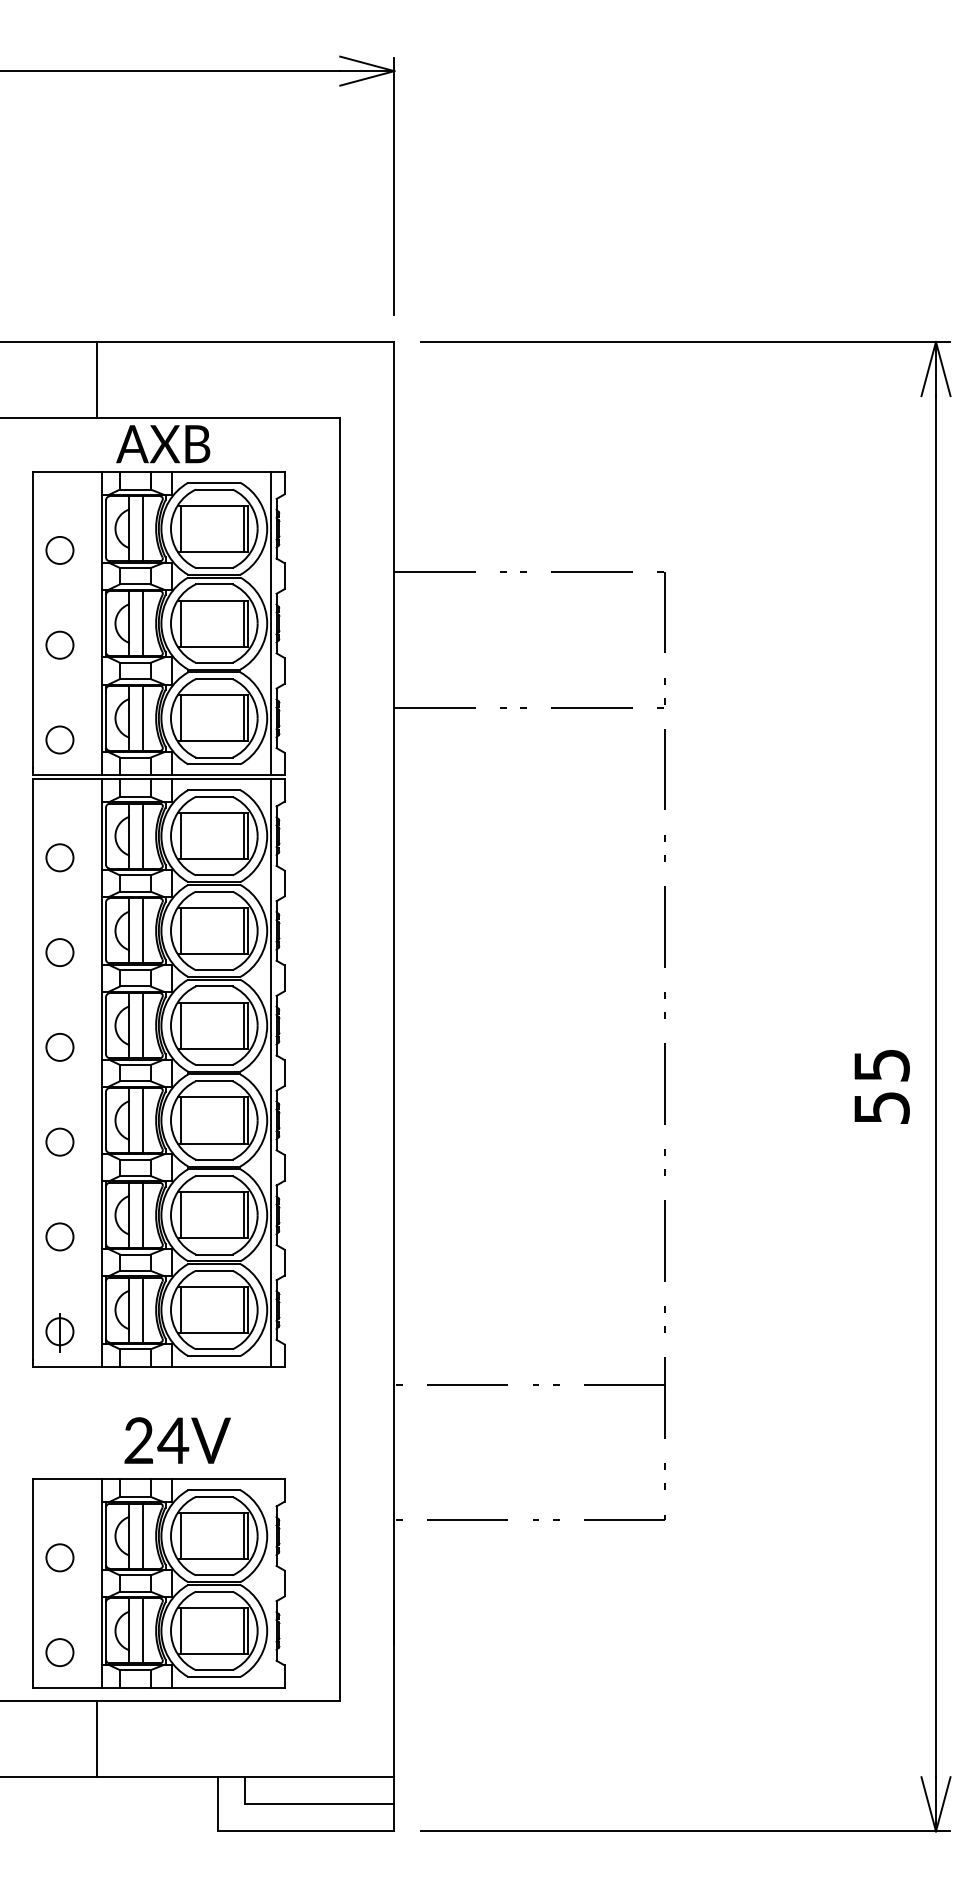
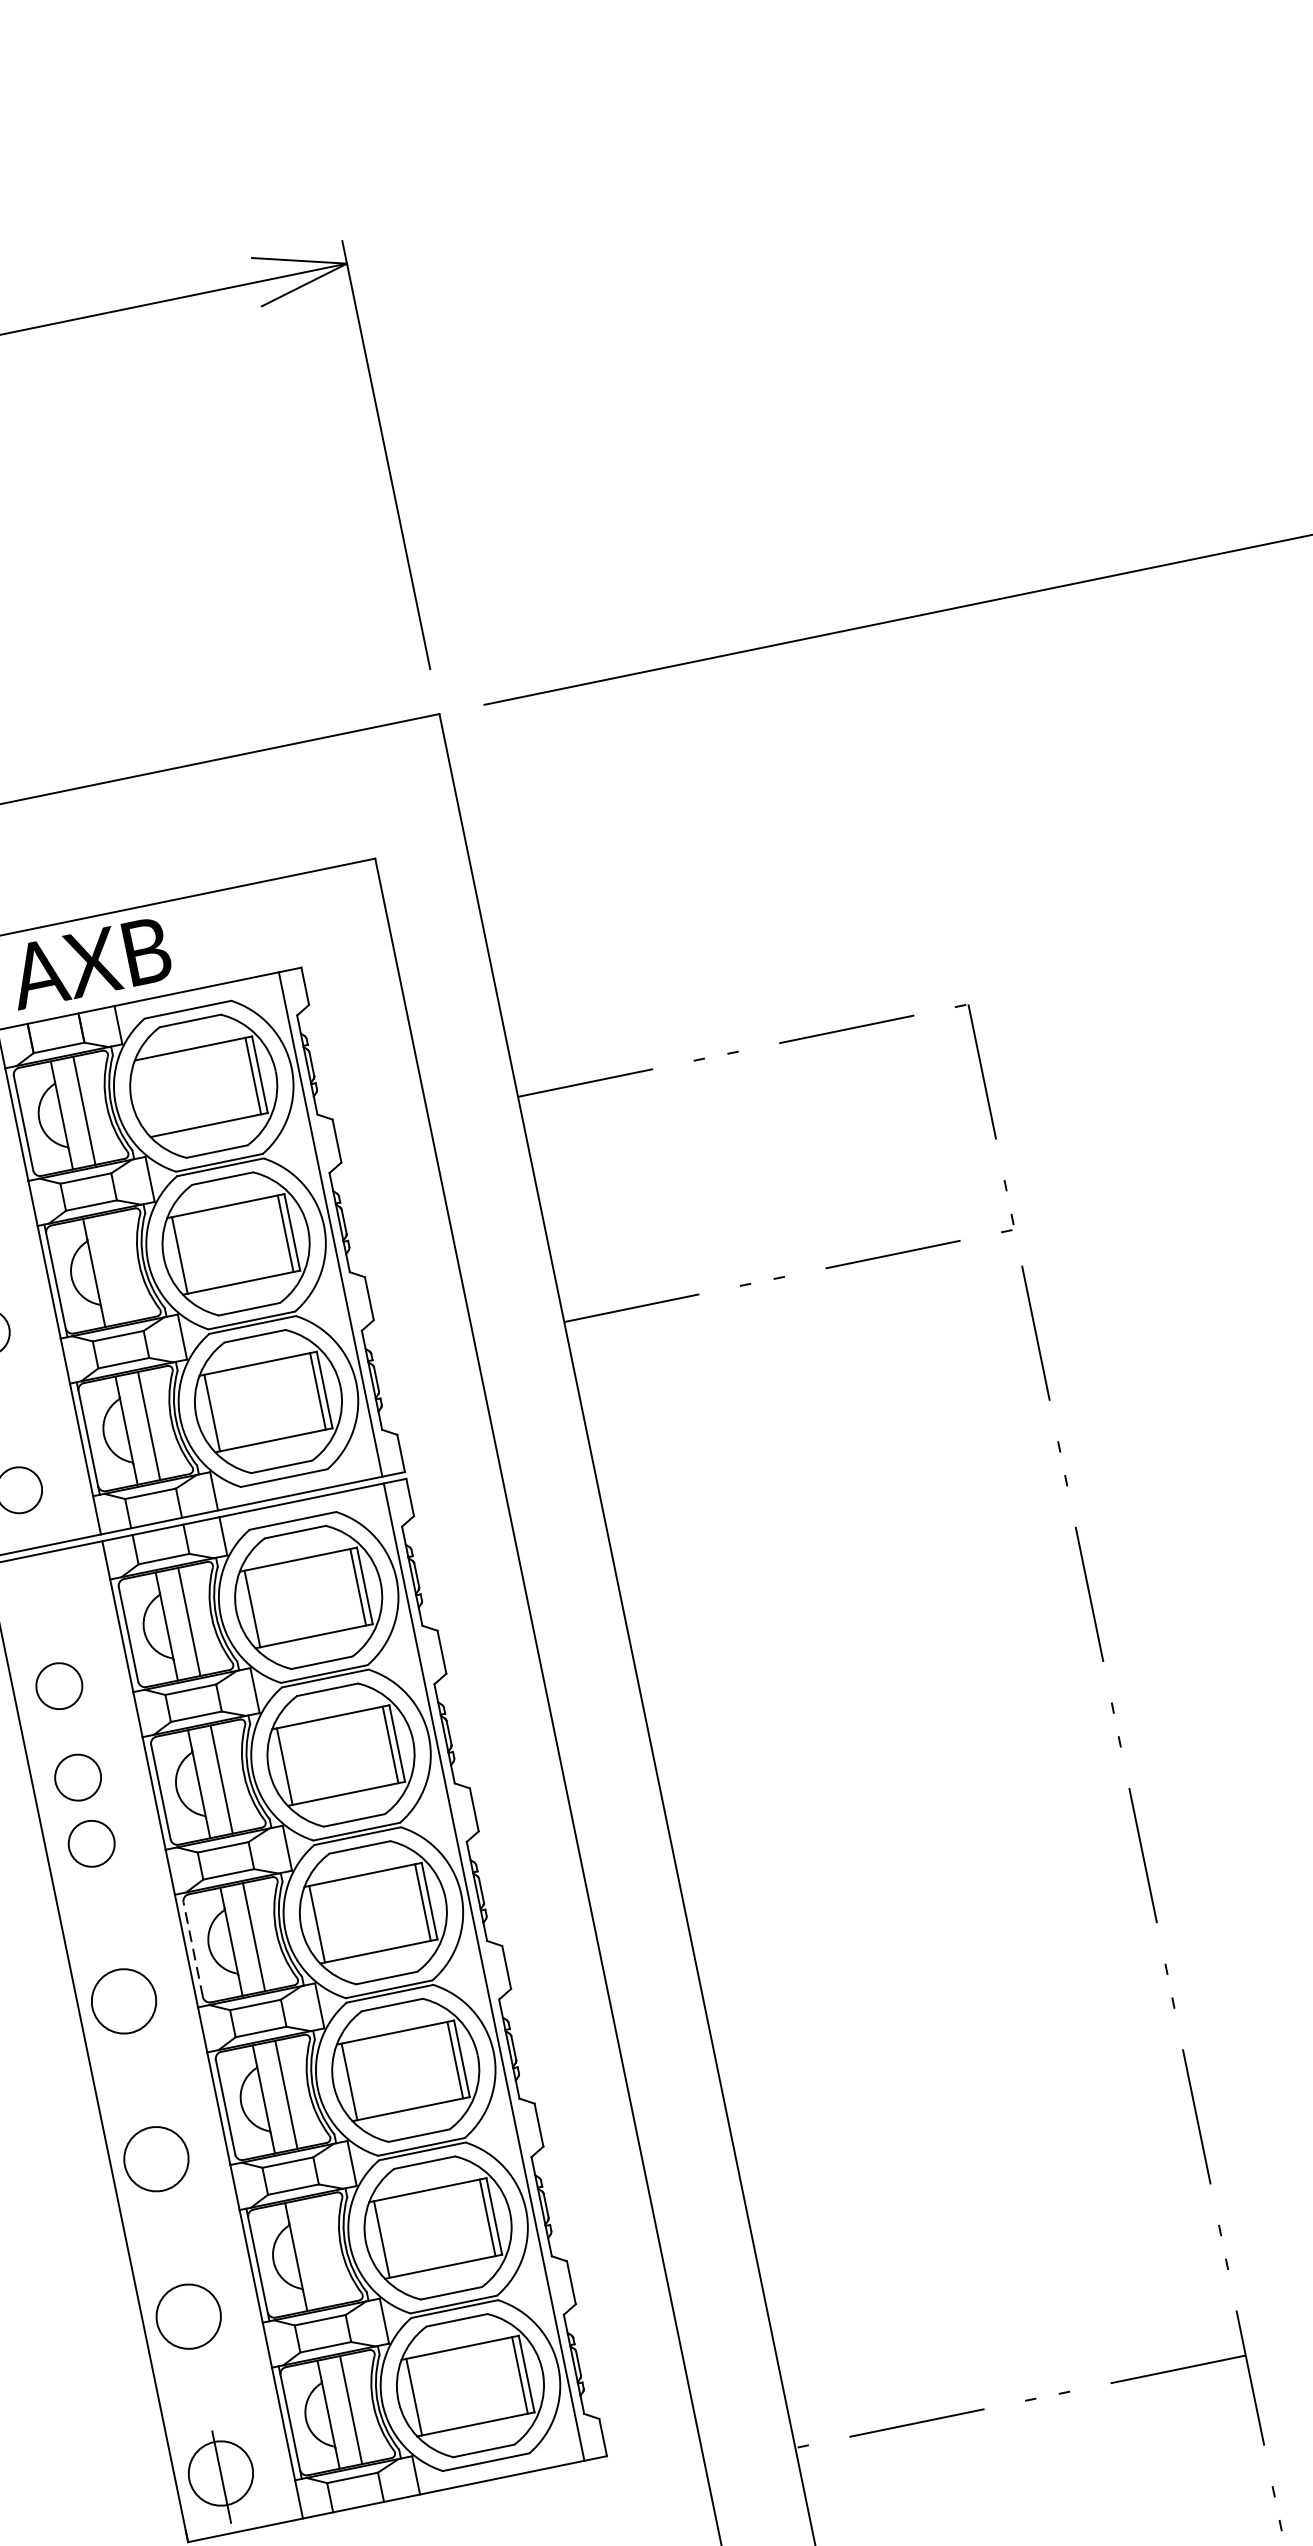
line: (180, 528) -> (147, 1097), removed
line: (142, 623) -> (116, 1268), removed
circle: (59, 912) -> (77, 1777), added
line: (106, 1025) -> (193, 1949), solid -> dashed
circle: (59, 1047) -> (123, 2001), size x1.4
circle: (59, 1141) -> (155, 2158), size x1.4
line: (142, 1214) -> (318, 2251), removed
circle: (59, 1236) -> (187, 2316), size x1.4
part: (59, 1332) -> (220, 2475), size x1.4

